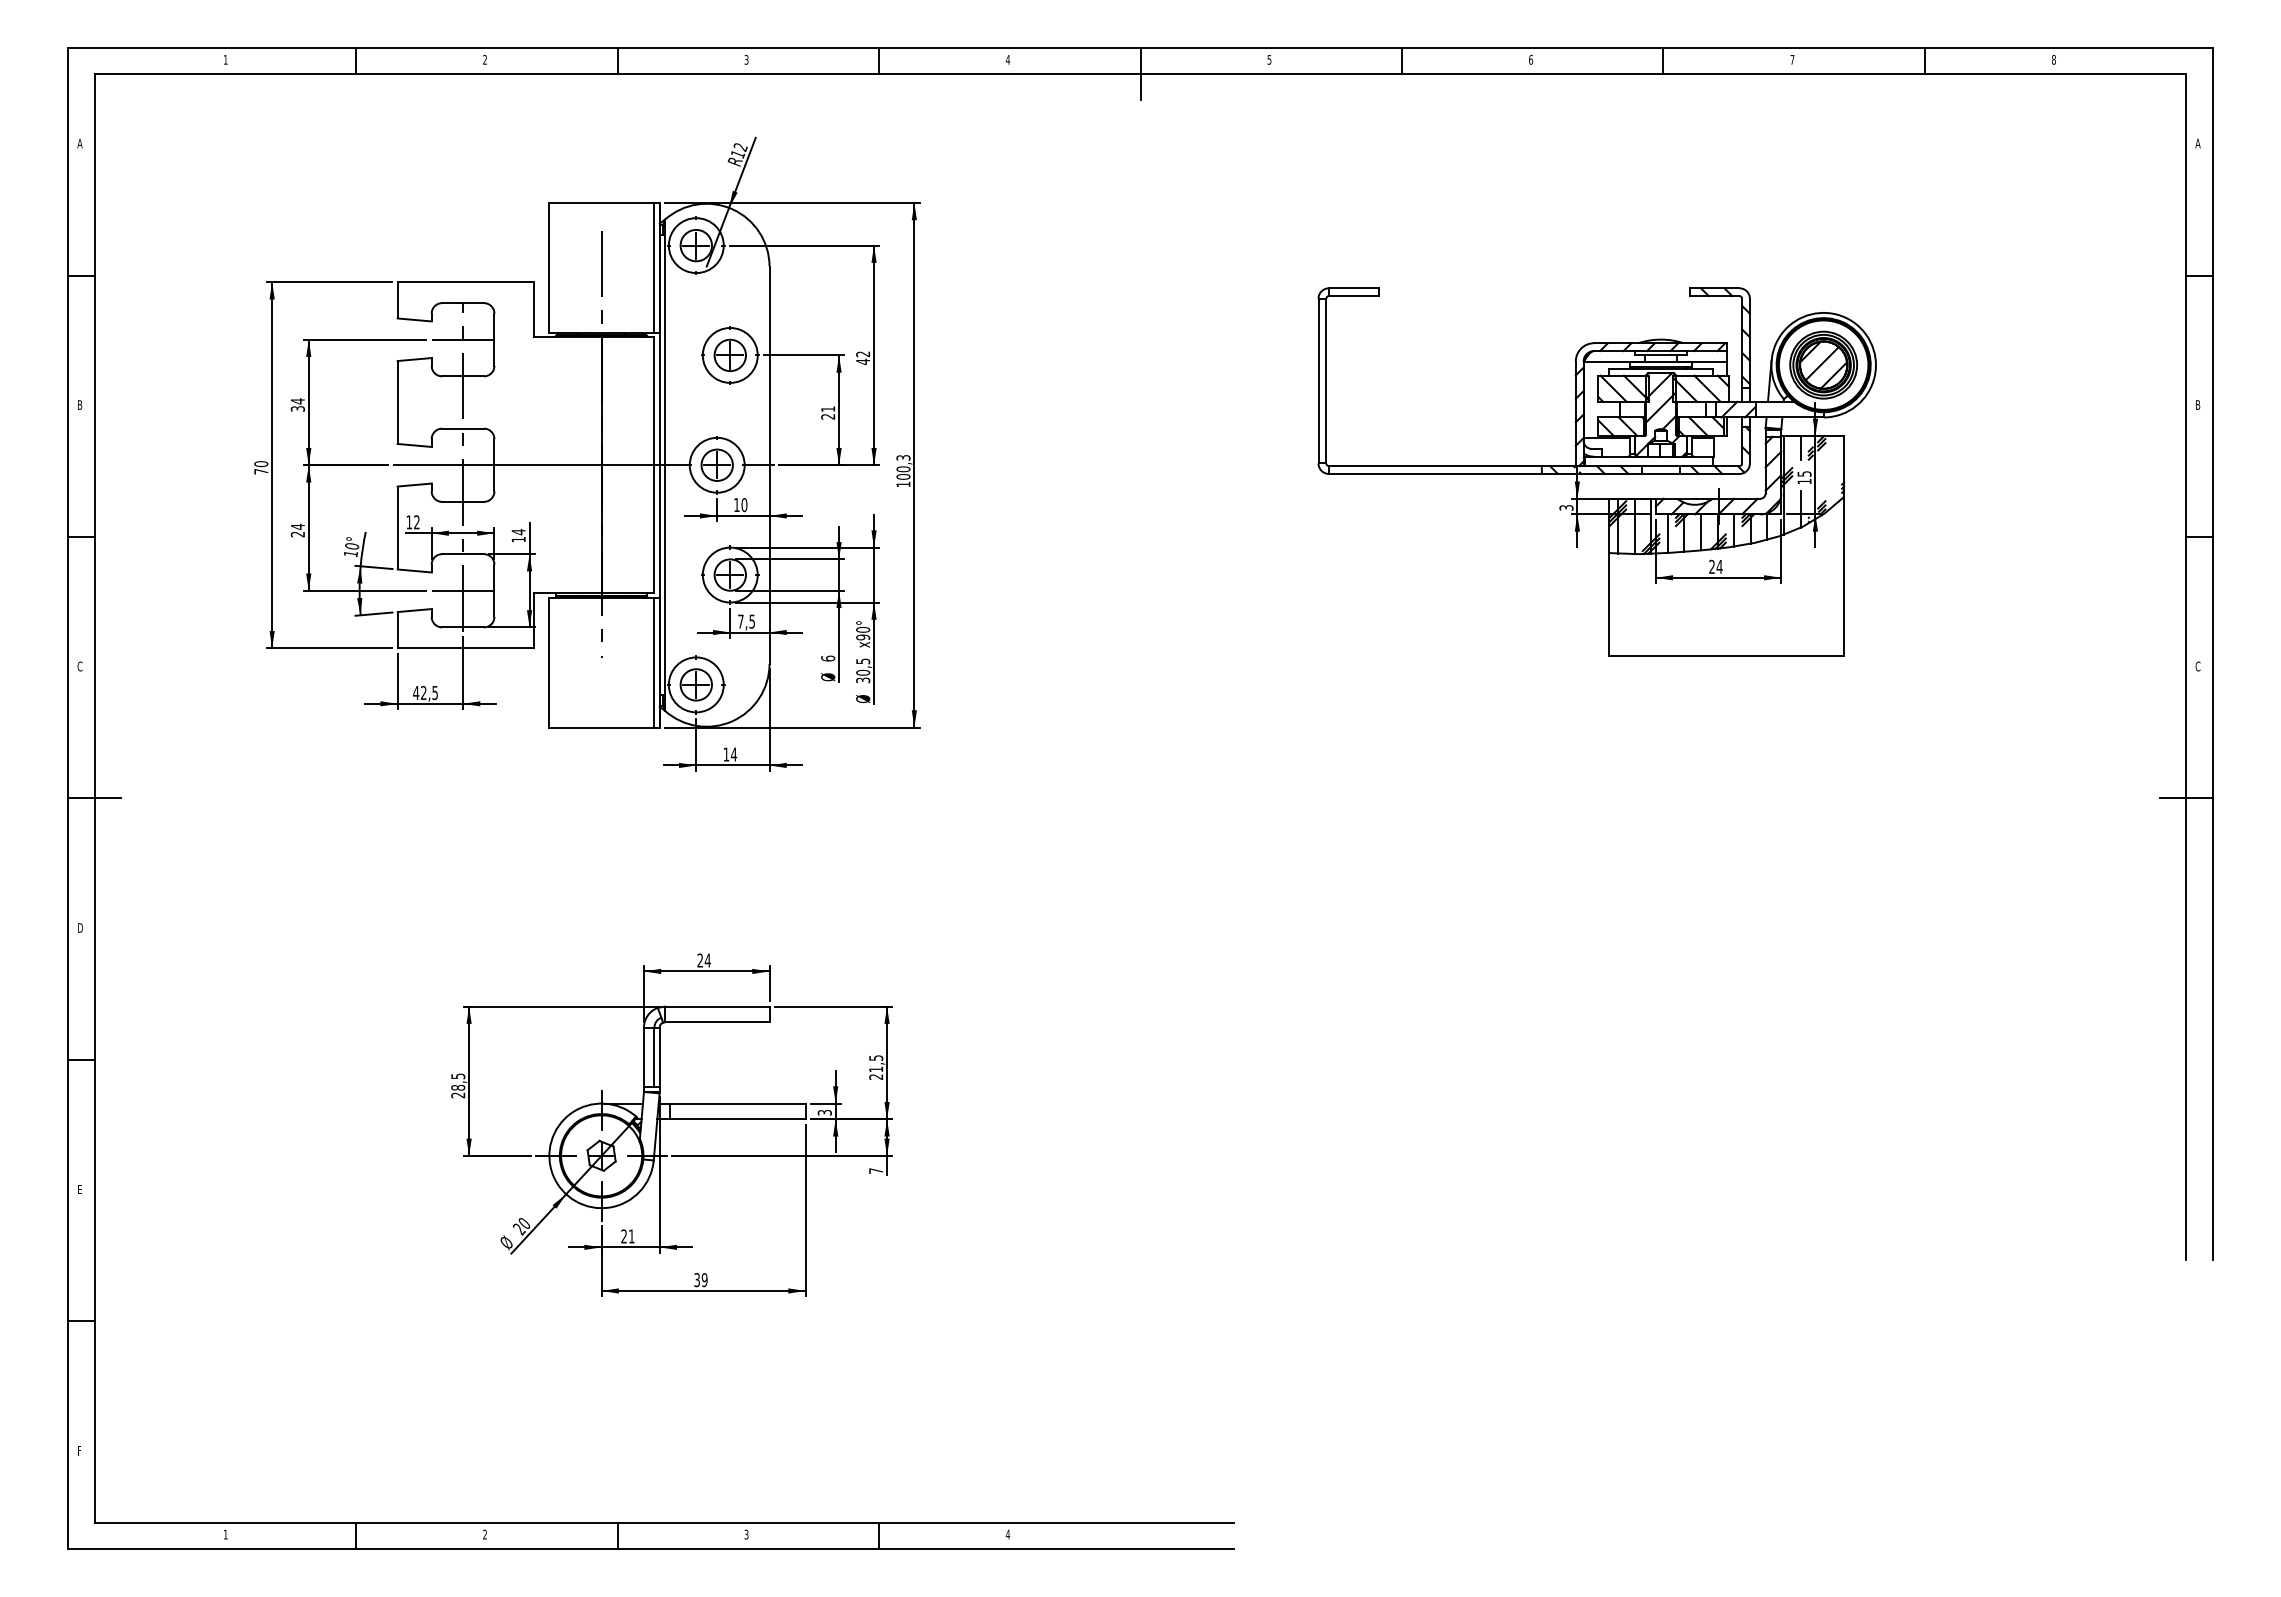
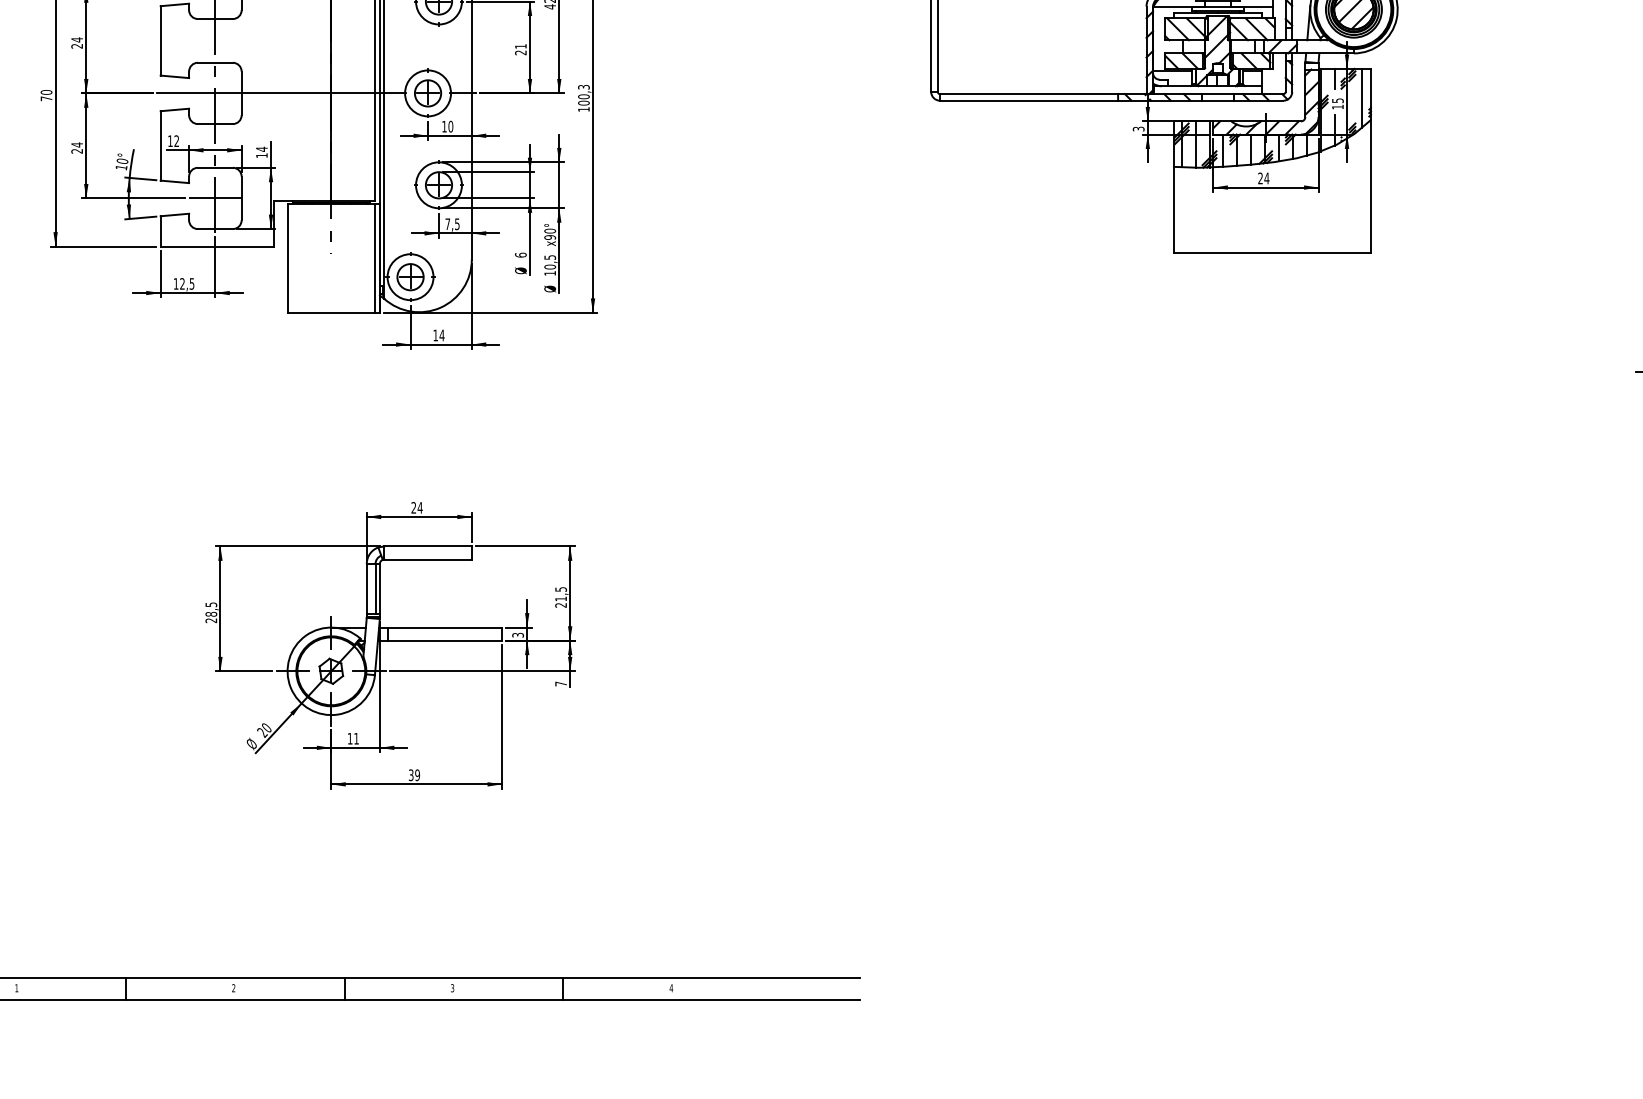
text: (297, 408) -> (76, 45), 34 -> 24
line: (1833, 470) -> (1362, 97), added
text: (863, 680) -> (550, 273), 30,5 -> 10,5
text: (416, 692) -> (176, 283), 42,5 -> 12,5
text: (623, 1236) -> (349, 738), 21 -> 11

